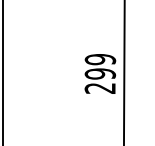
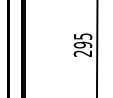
text: (99, 59) -> (82, 36), 299 -> 295

